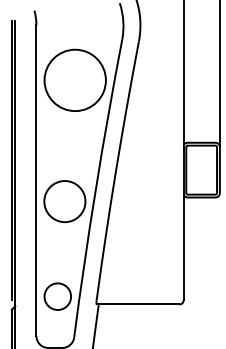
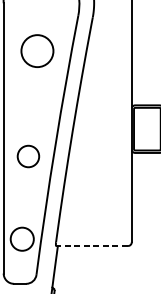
circle: (74, 80) -> (36, 51), size x0.6
circle: (64, 201) -> (28, 156), size x0.6
line: (137, 304) -> (91, 246), solid -> dashed

